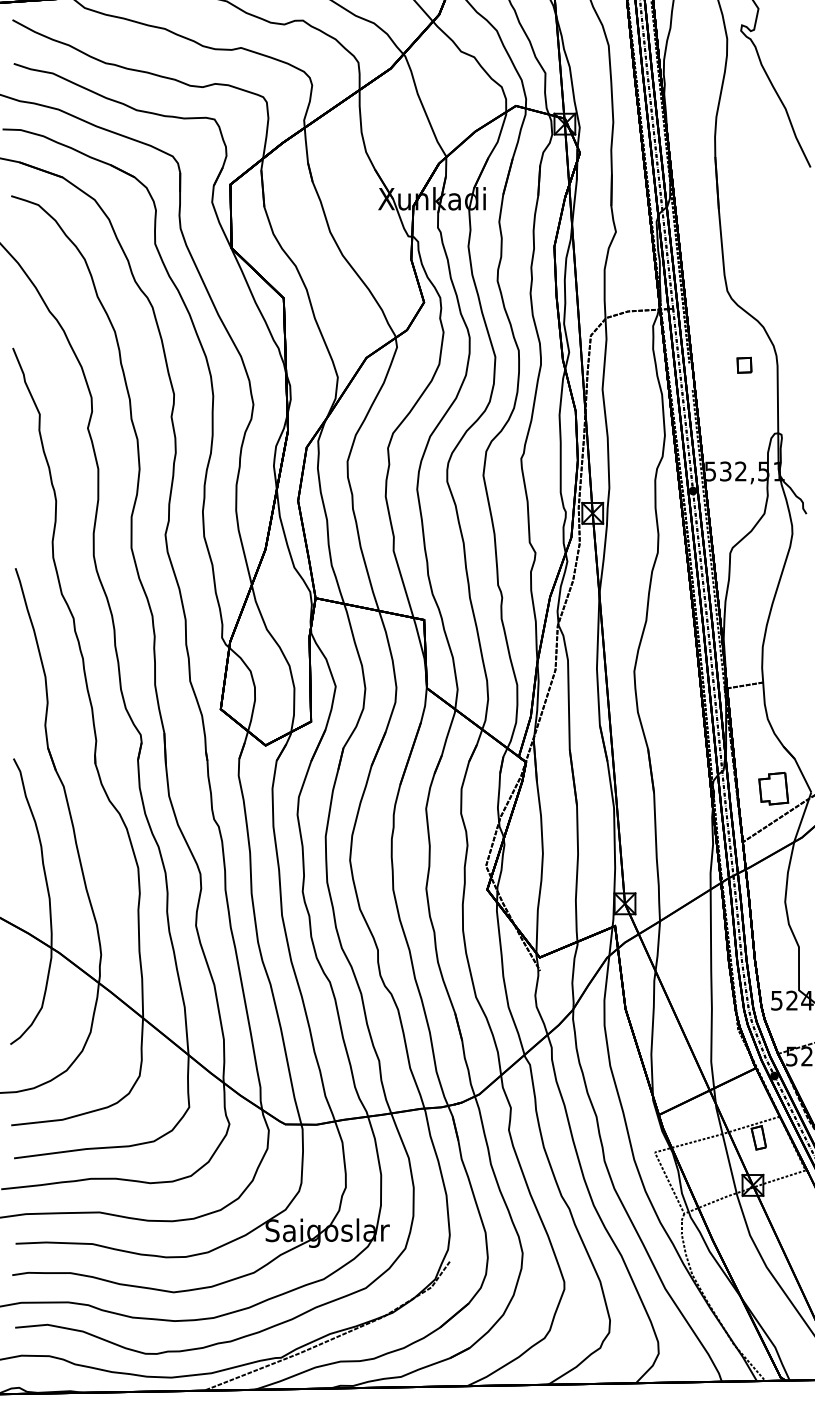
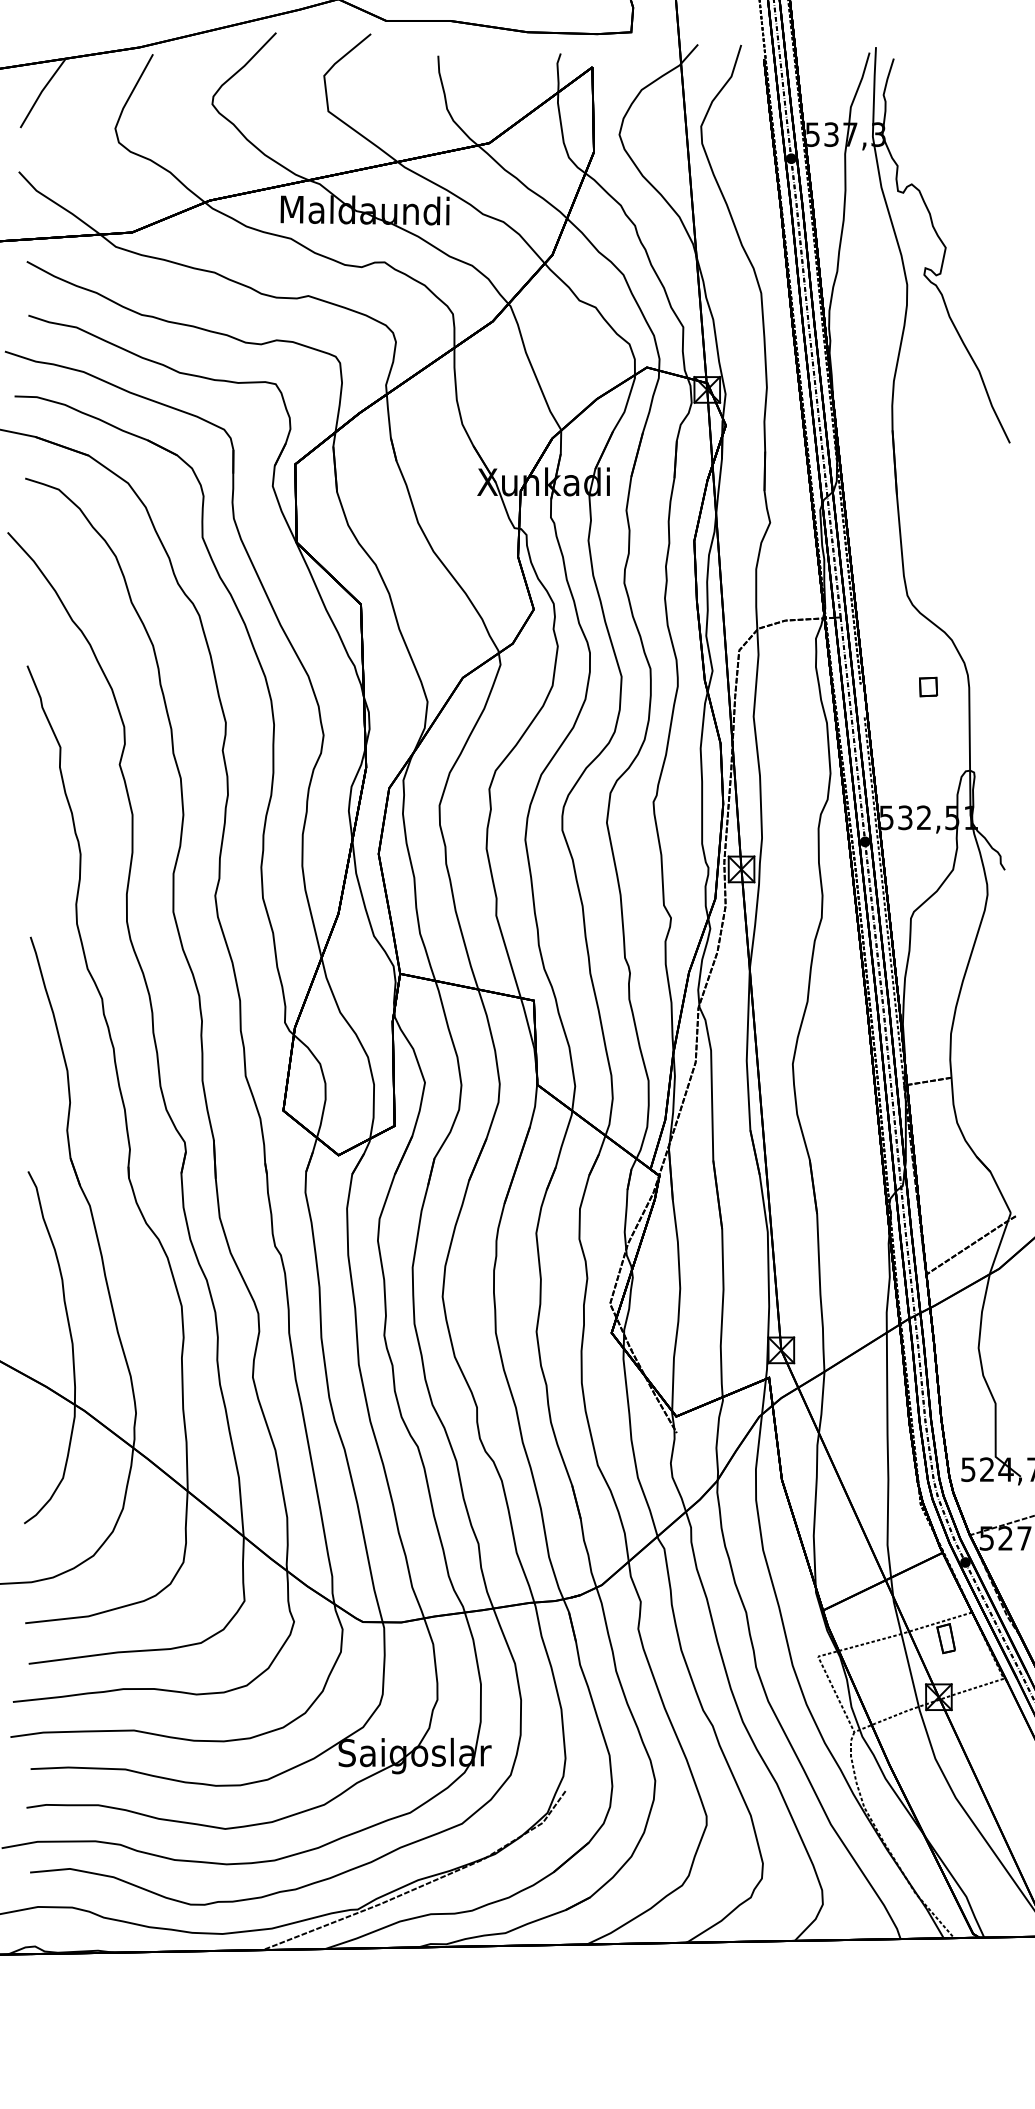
part: (773, 788) -> (964, 1208), removed

